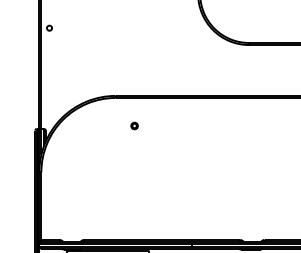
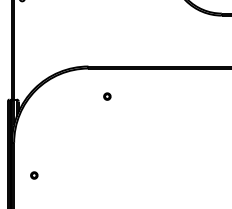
part: (61, 204) -> (34, 175), added

